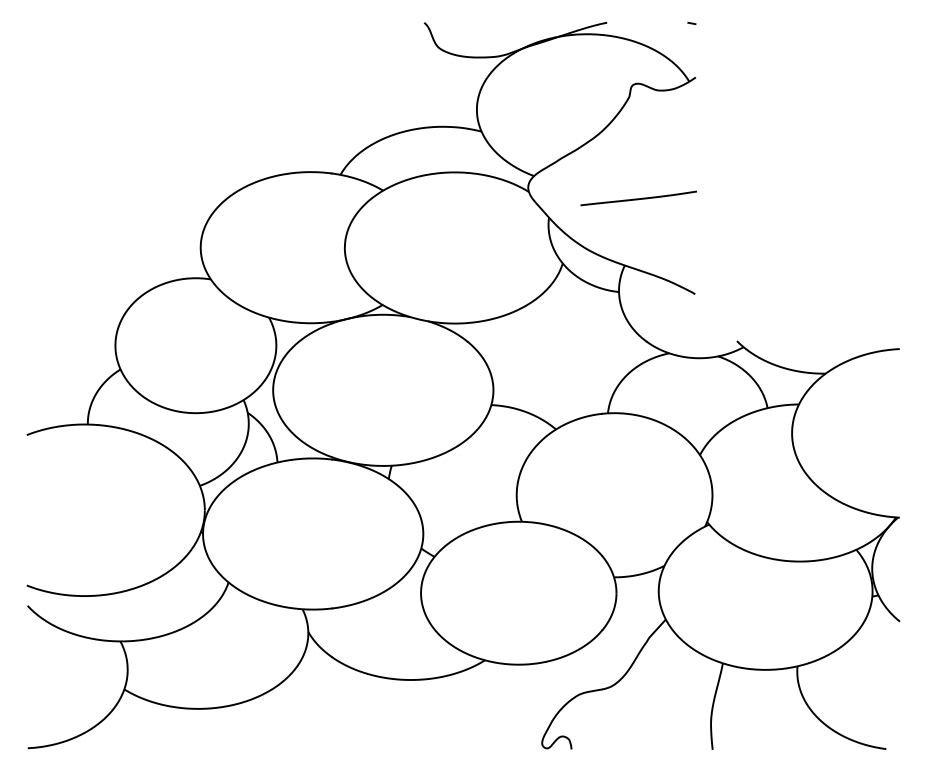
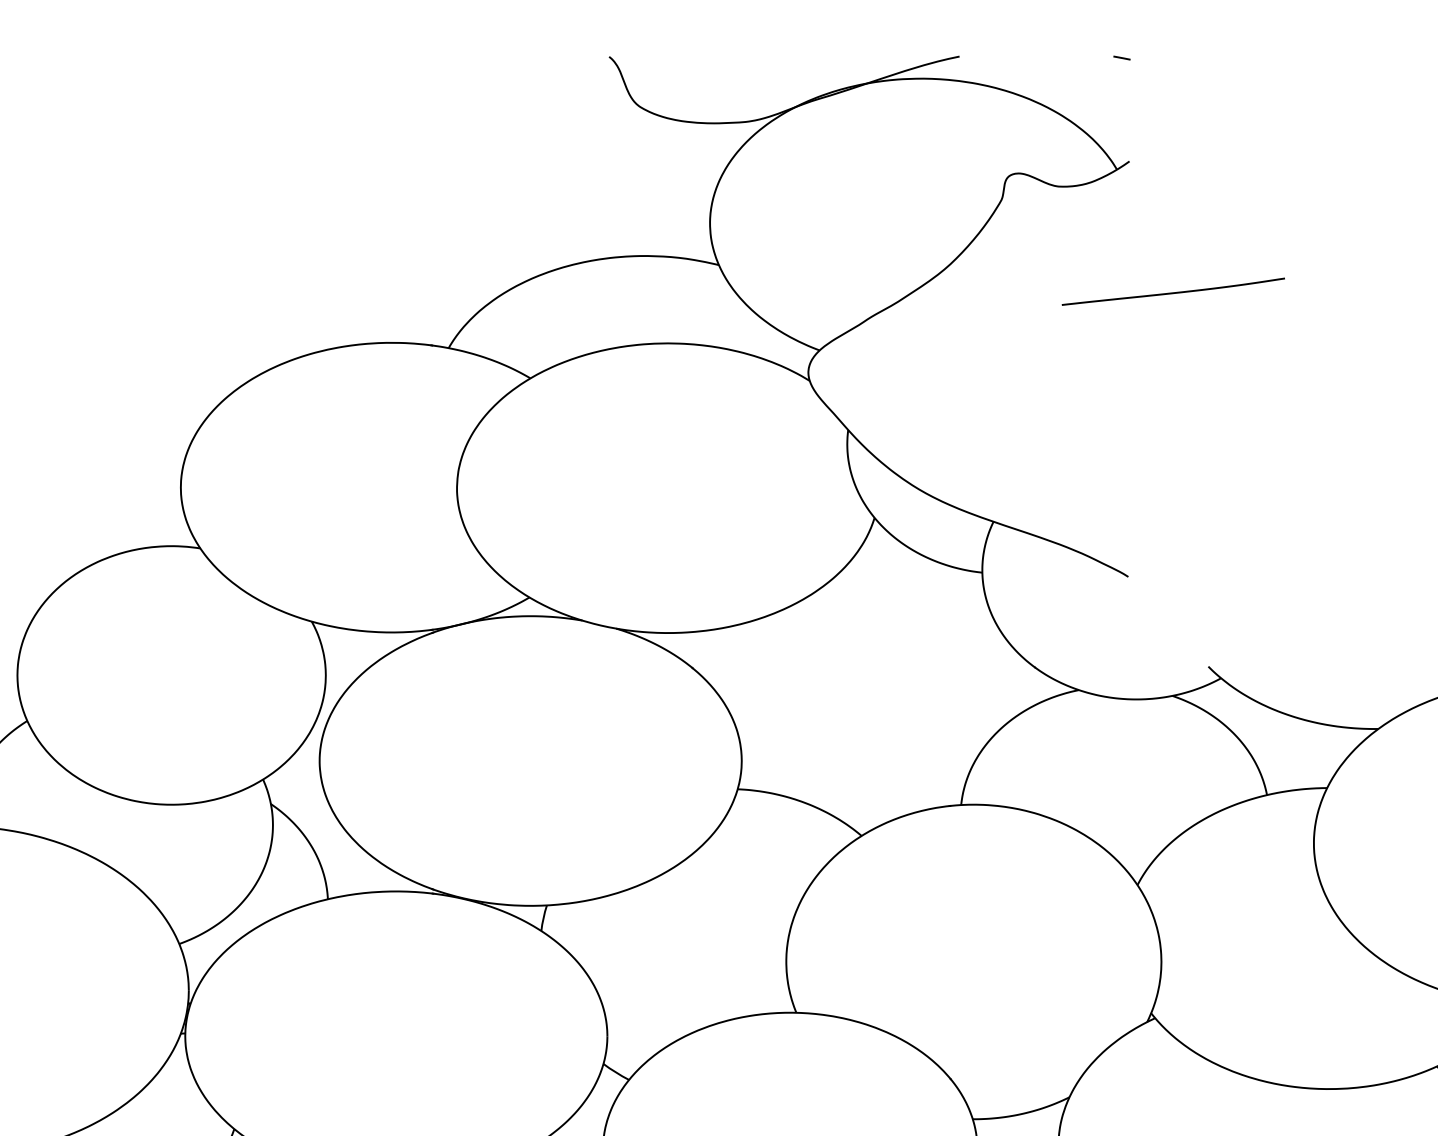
curve: (638, 198) -> (1172, 291), moved

